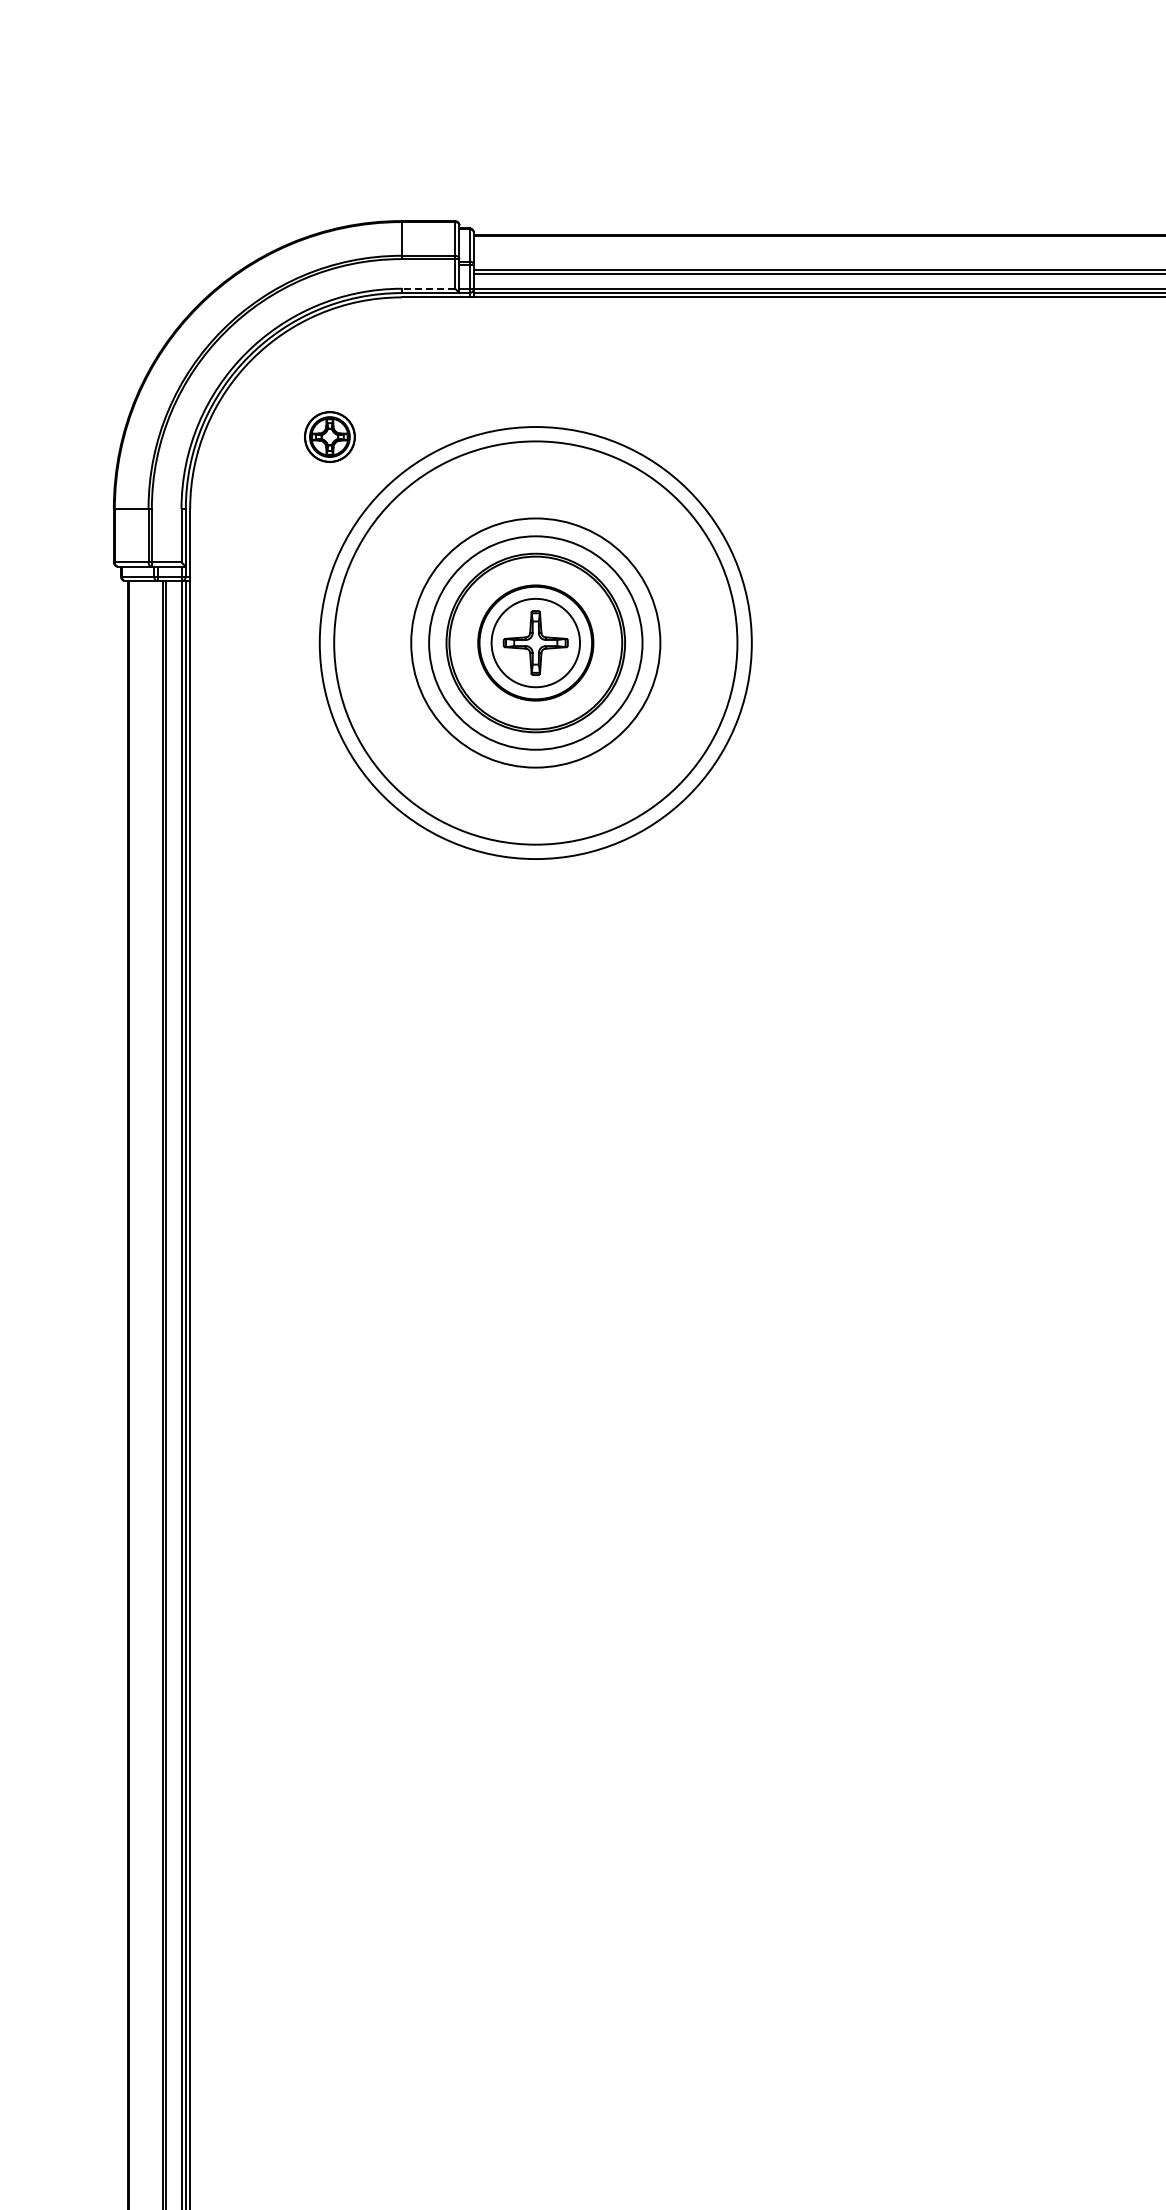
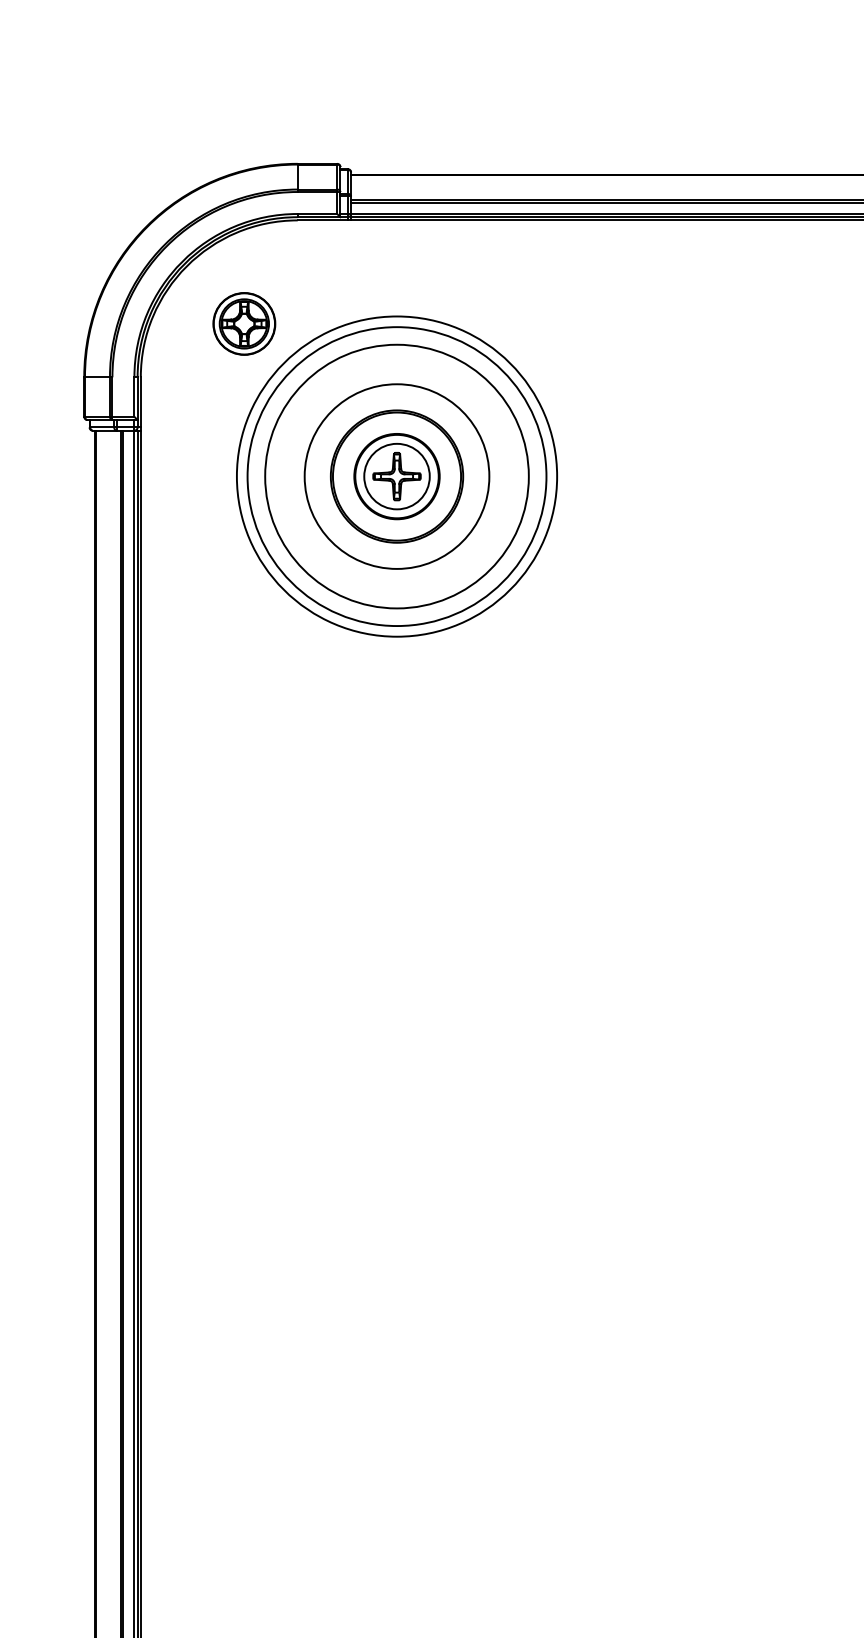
line: (428, 288) -> (317, 213), dashed -> solid
part: (329, 436) -> (244, 323), size x1.67
circle: (535, 642) -> (396, 476), size x1.67

